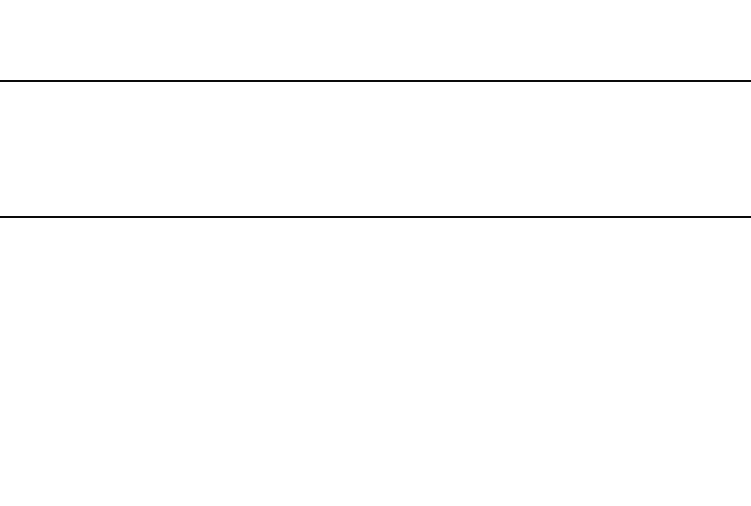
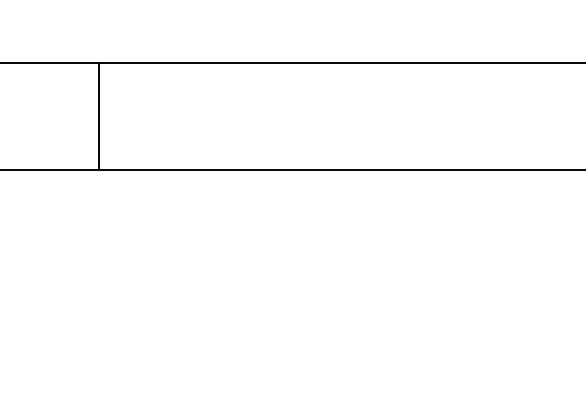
line: (126, 148) -> (98, 115), added

